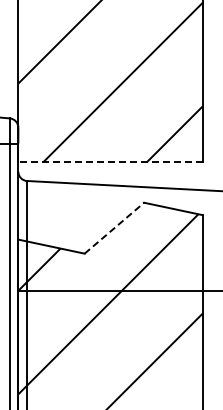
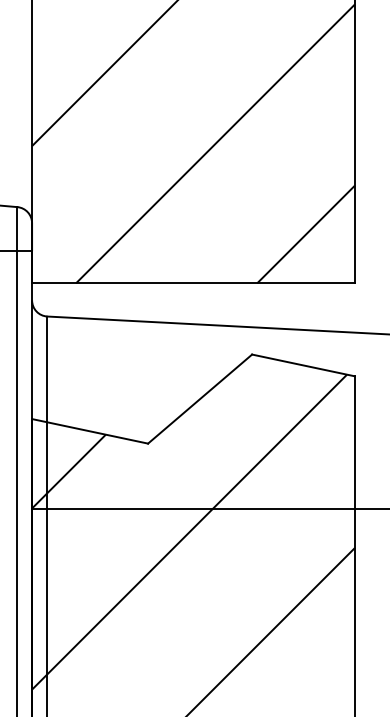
line: (110, 162) -> (193, 284), dashed -> solid
line: (114, 227) -> (200, 397), dashed -> solid

